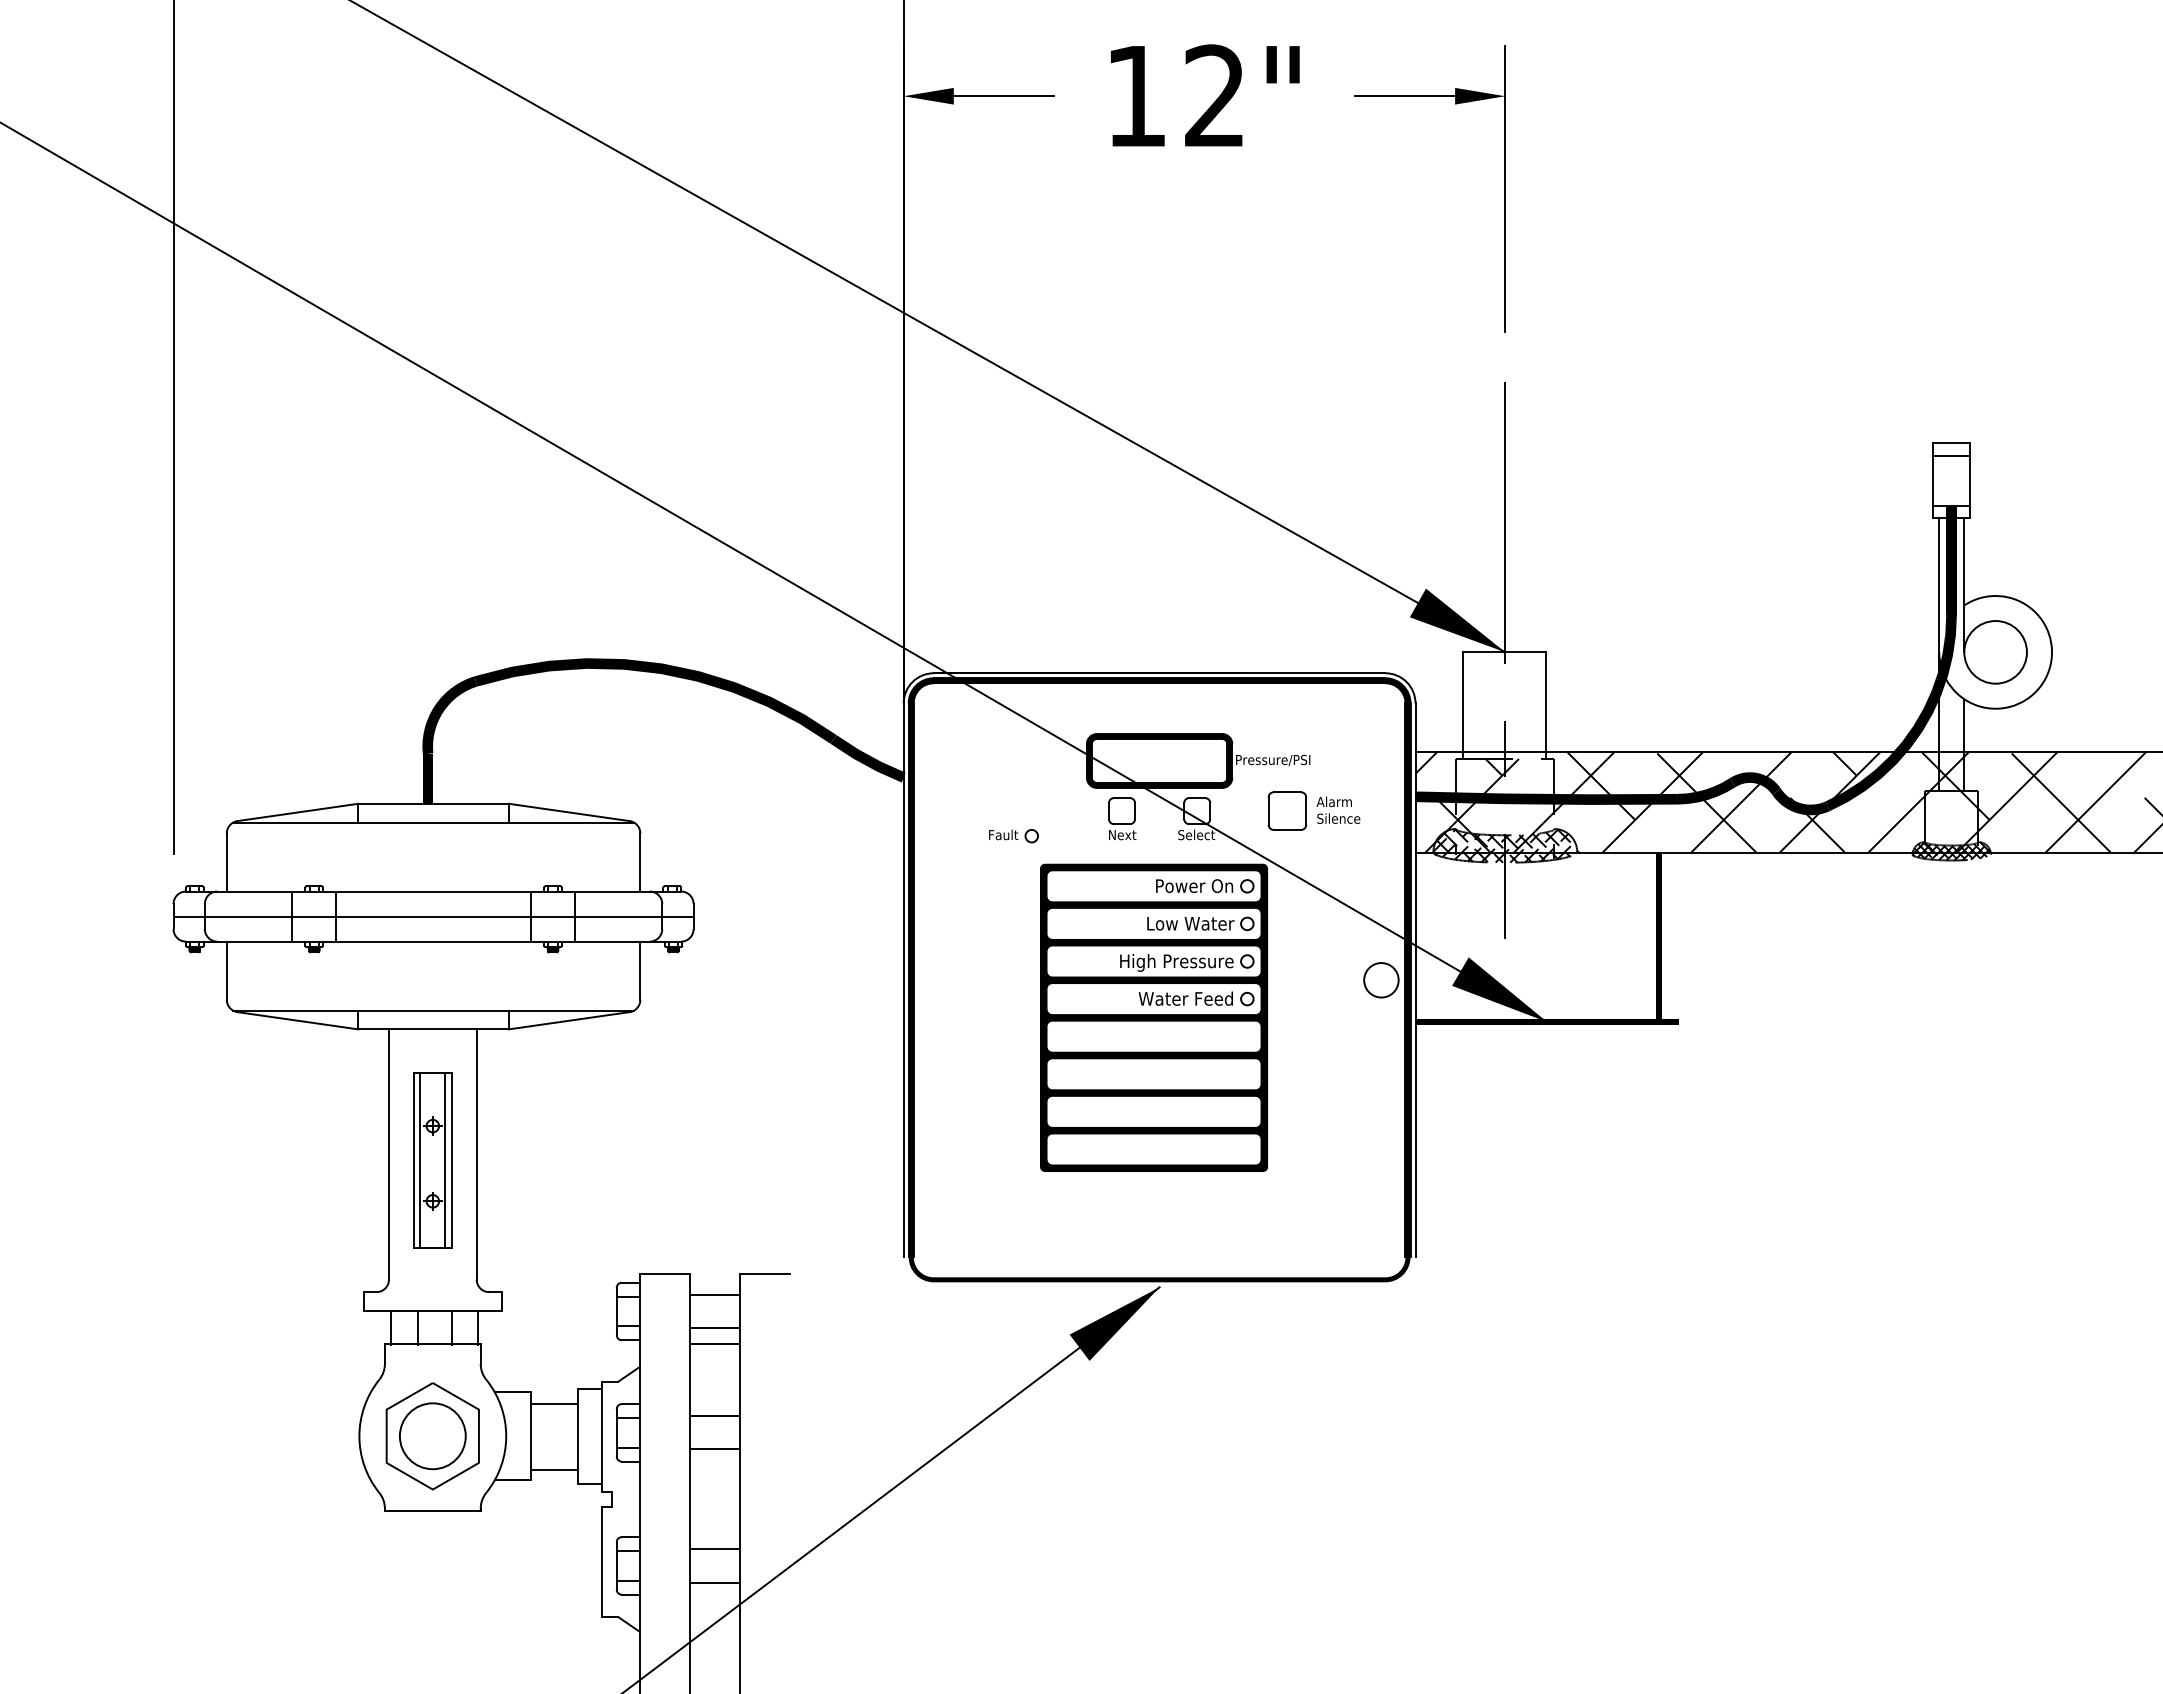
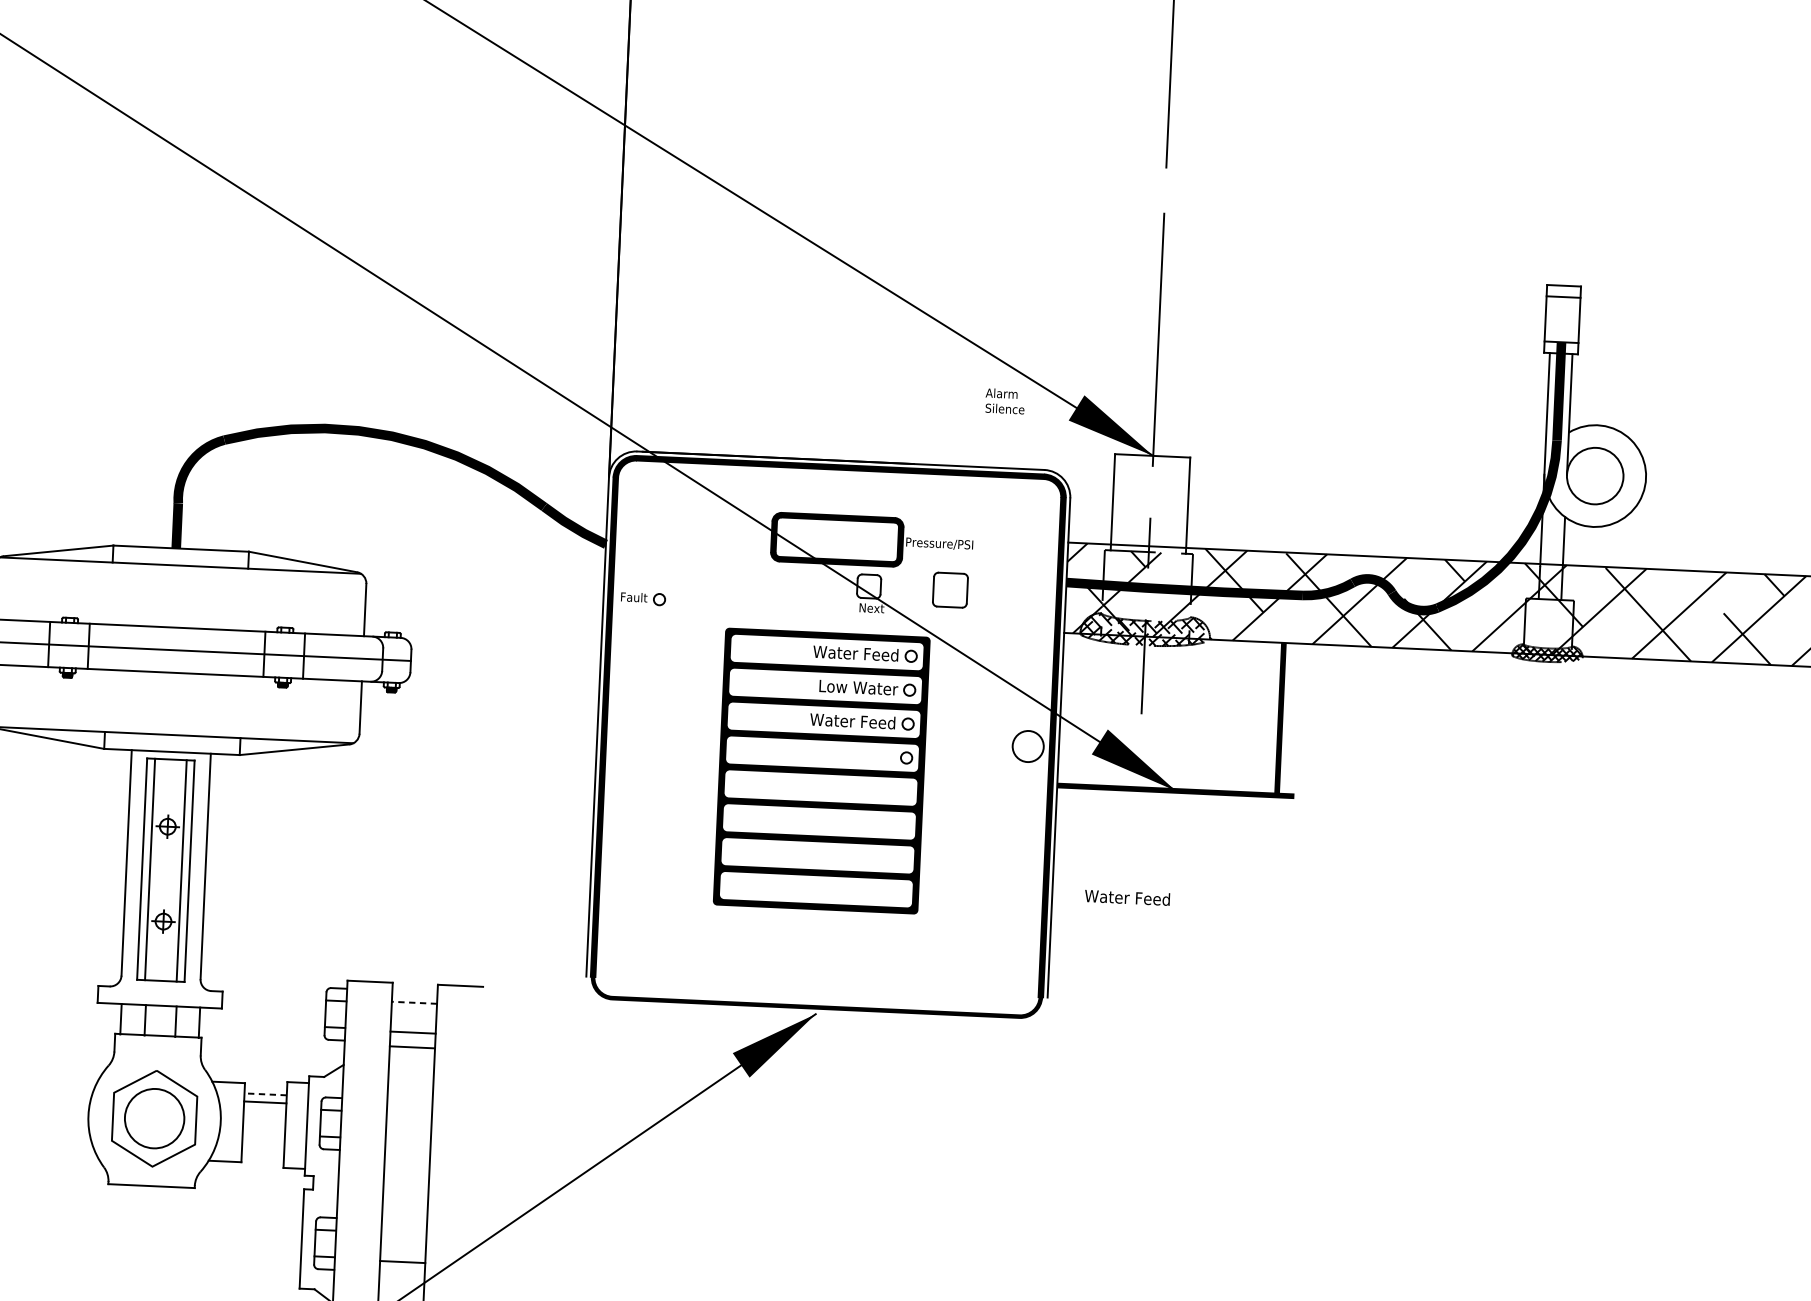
text: (1338, 809) -> (1005, 400), moved
part: (1122, 818) -> (801, 590), removed
text: (1193, 834) -> (864, 607), Select -> Next
part: (1013, 836) -> (643, 599), moved
text: (1185, 885) -> (855, 653), Power On -> Water Feed
text: (1176, 962) -> (844, 722), High Pressure -> Water Feed
text: (1185, 998) -> (1127, 897), moved
part: (432, 1160) -> (165, 870), size x1.4
line: (714, 1294) -> (414, 1002), solid -> dashed
line: (554, 1403) -> (265, 1094), solid -> dashed
line: (714, 1416) -> (409, 1112), removed
line: (714, 1449) -> (407, 1142), removed
line: (554, 1469) -> (265, 1102), moved
line: (714, 1549) -> (403, 1232), removed

